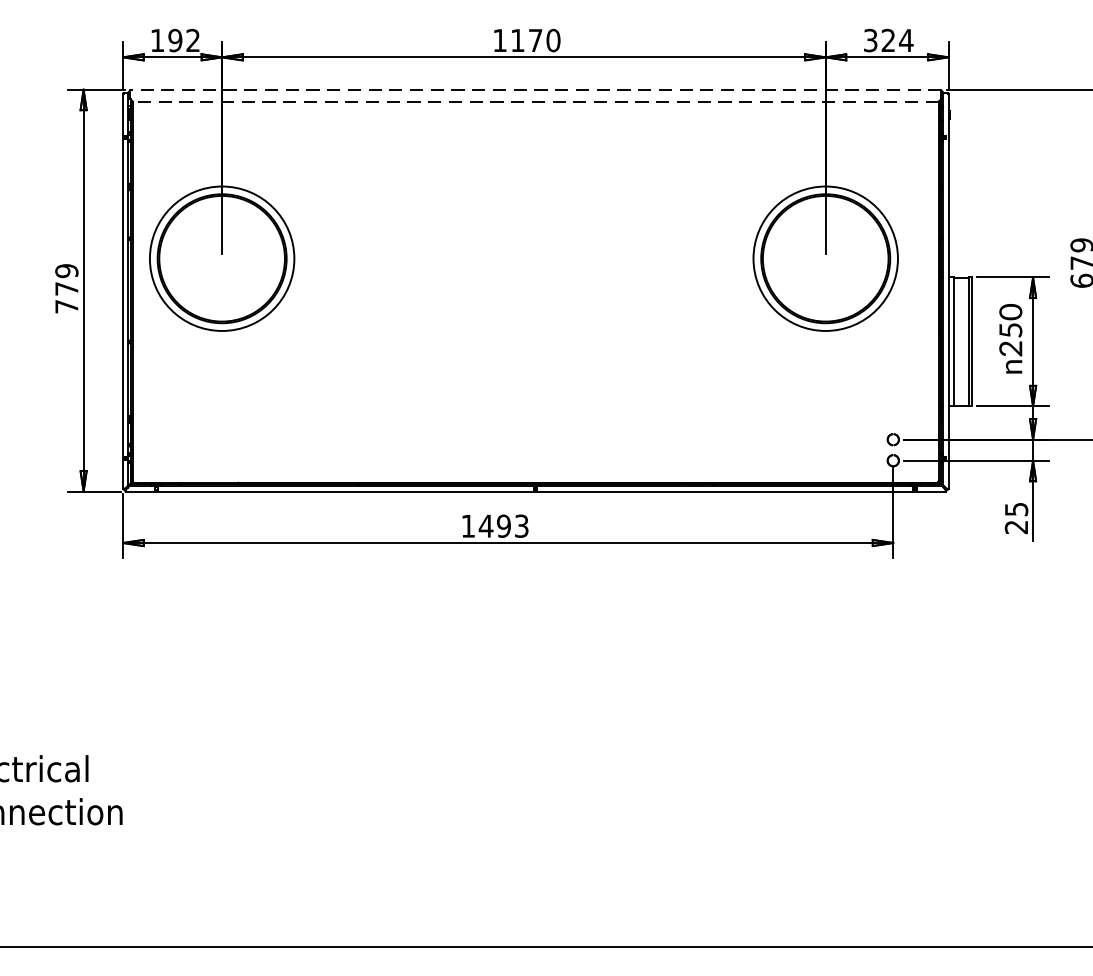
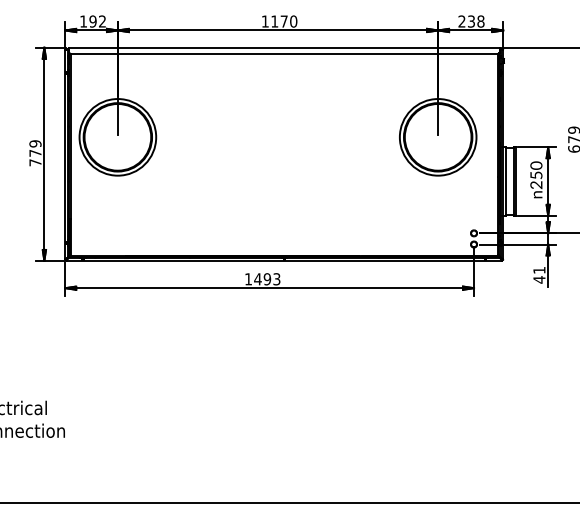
text: (888, 40) -> (471, 21), 324 -> 238
line: (534, 89) -> (283, 47), dashed -> solid
line: (536, 100) -> (284, 53), dashed -> solid
text: (1016, 519) -> (539, 275), 25 -> 41

